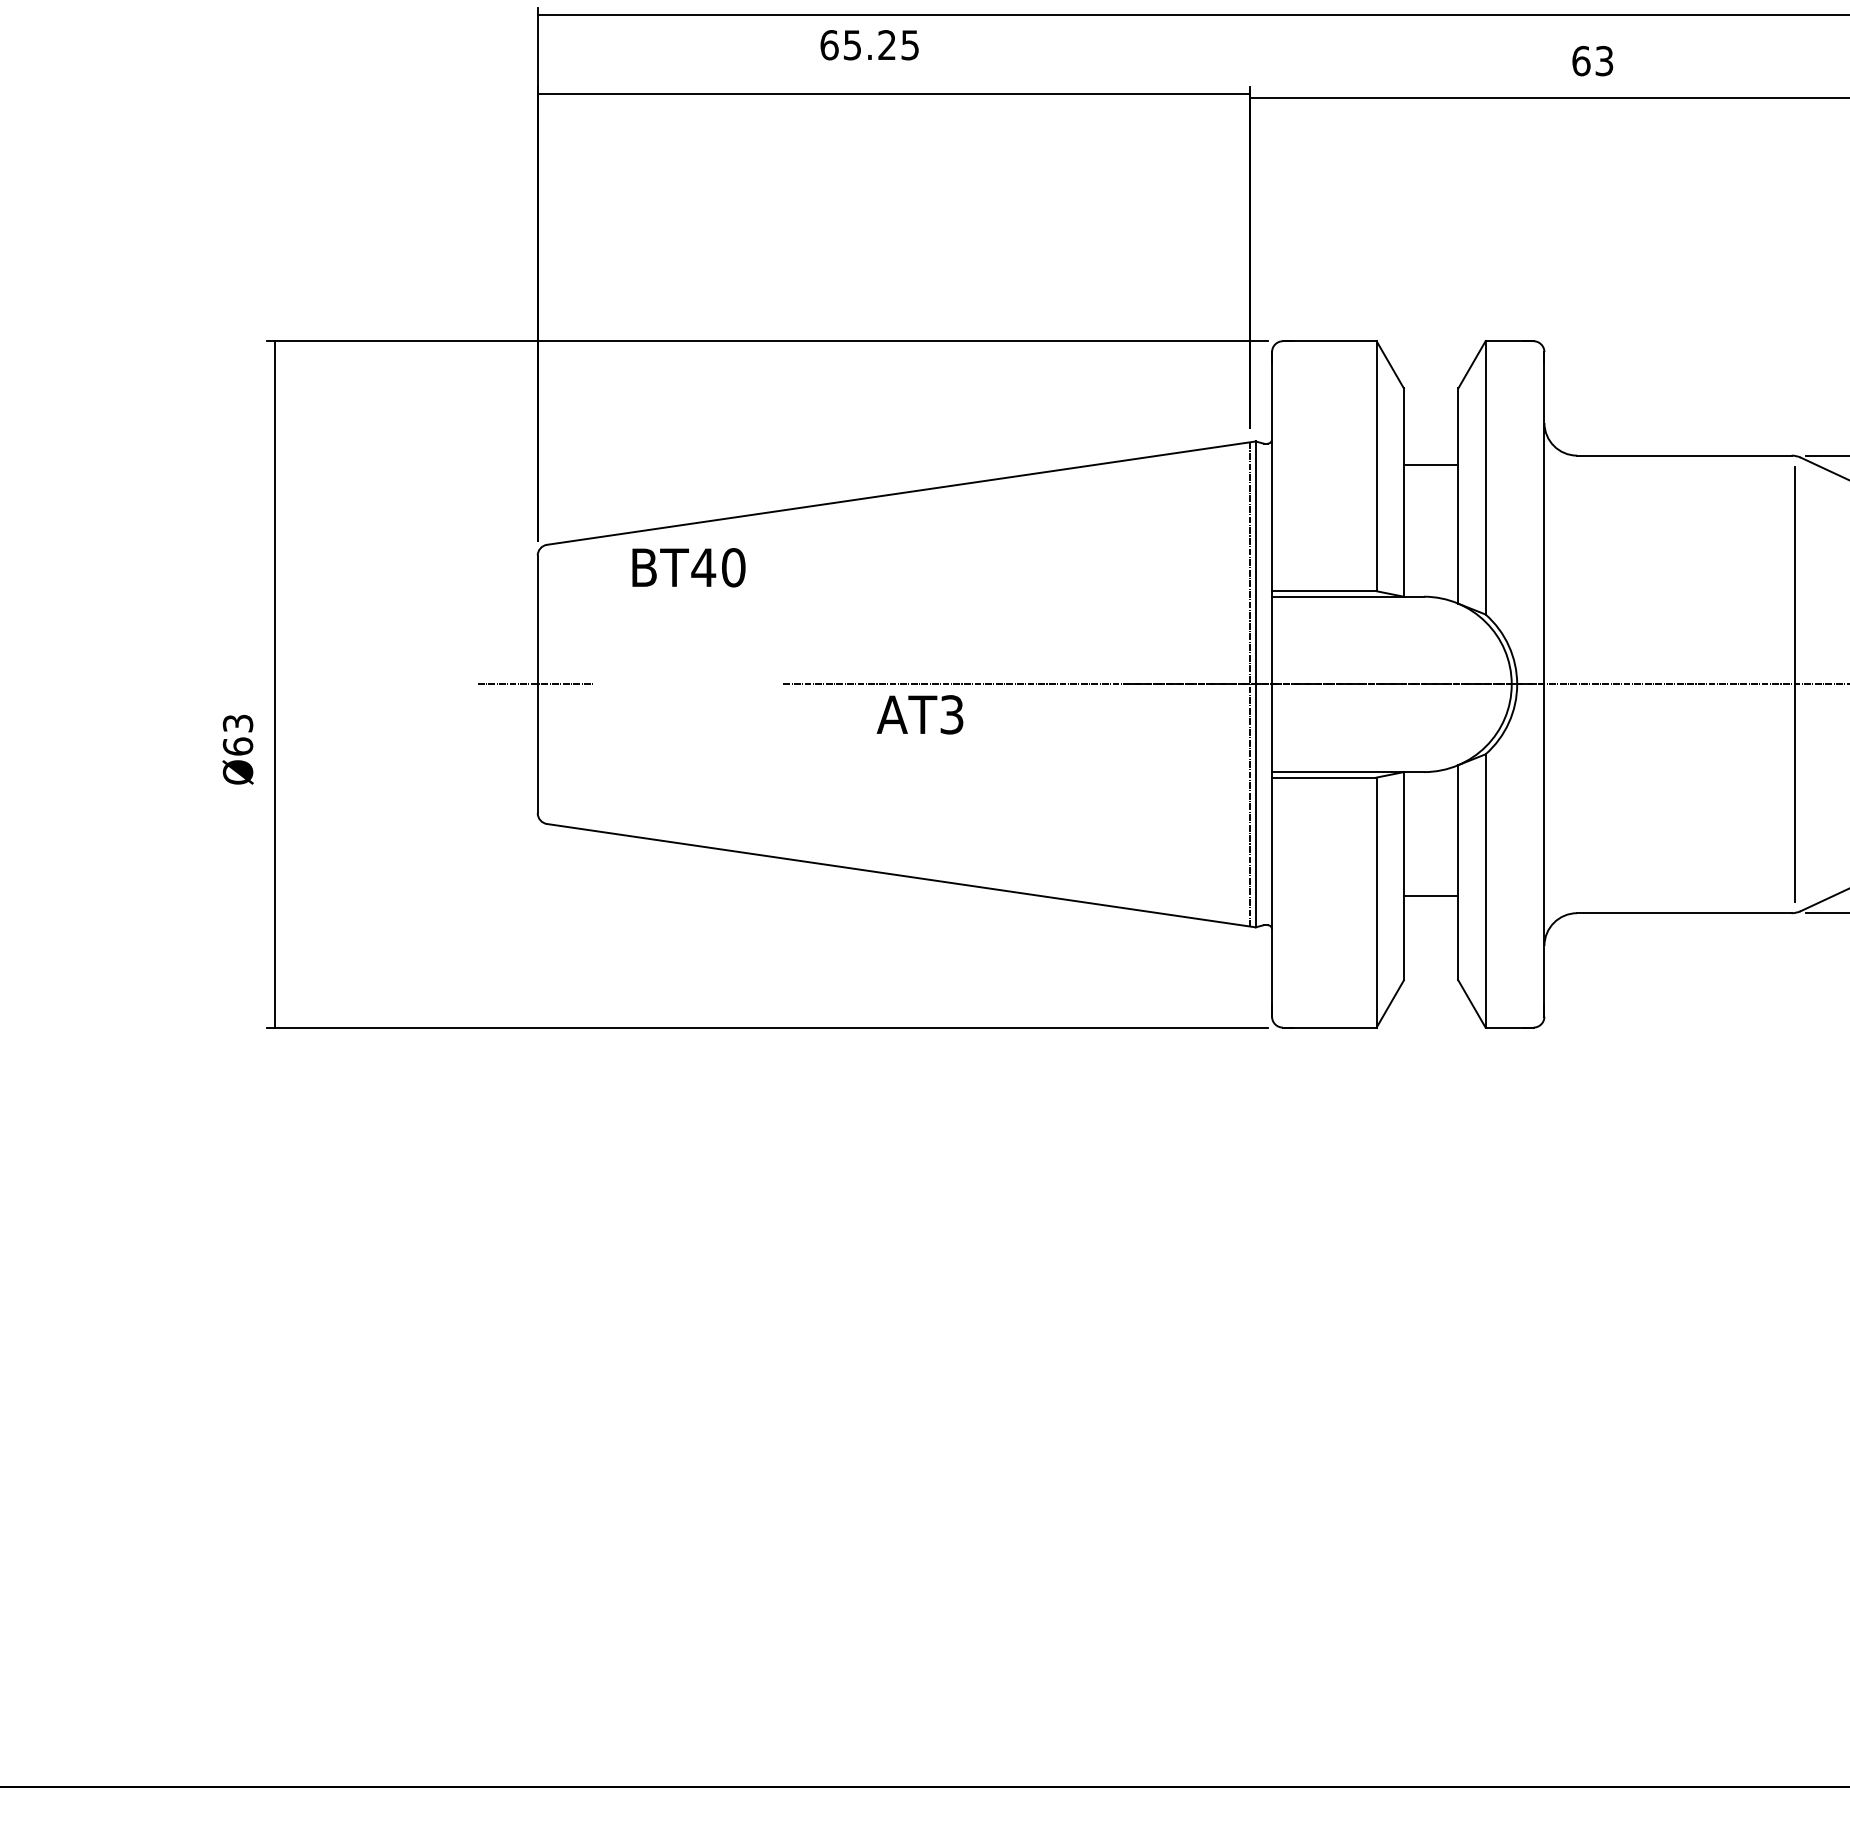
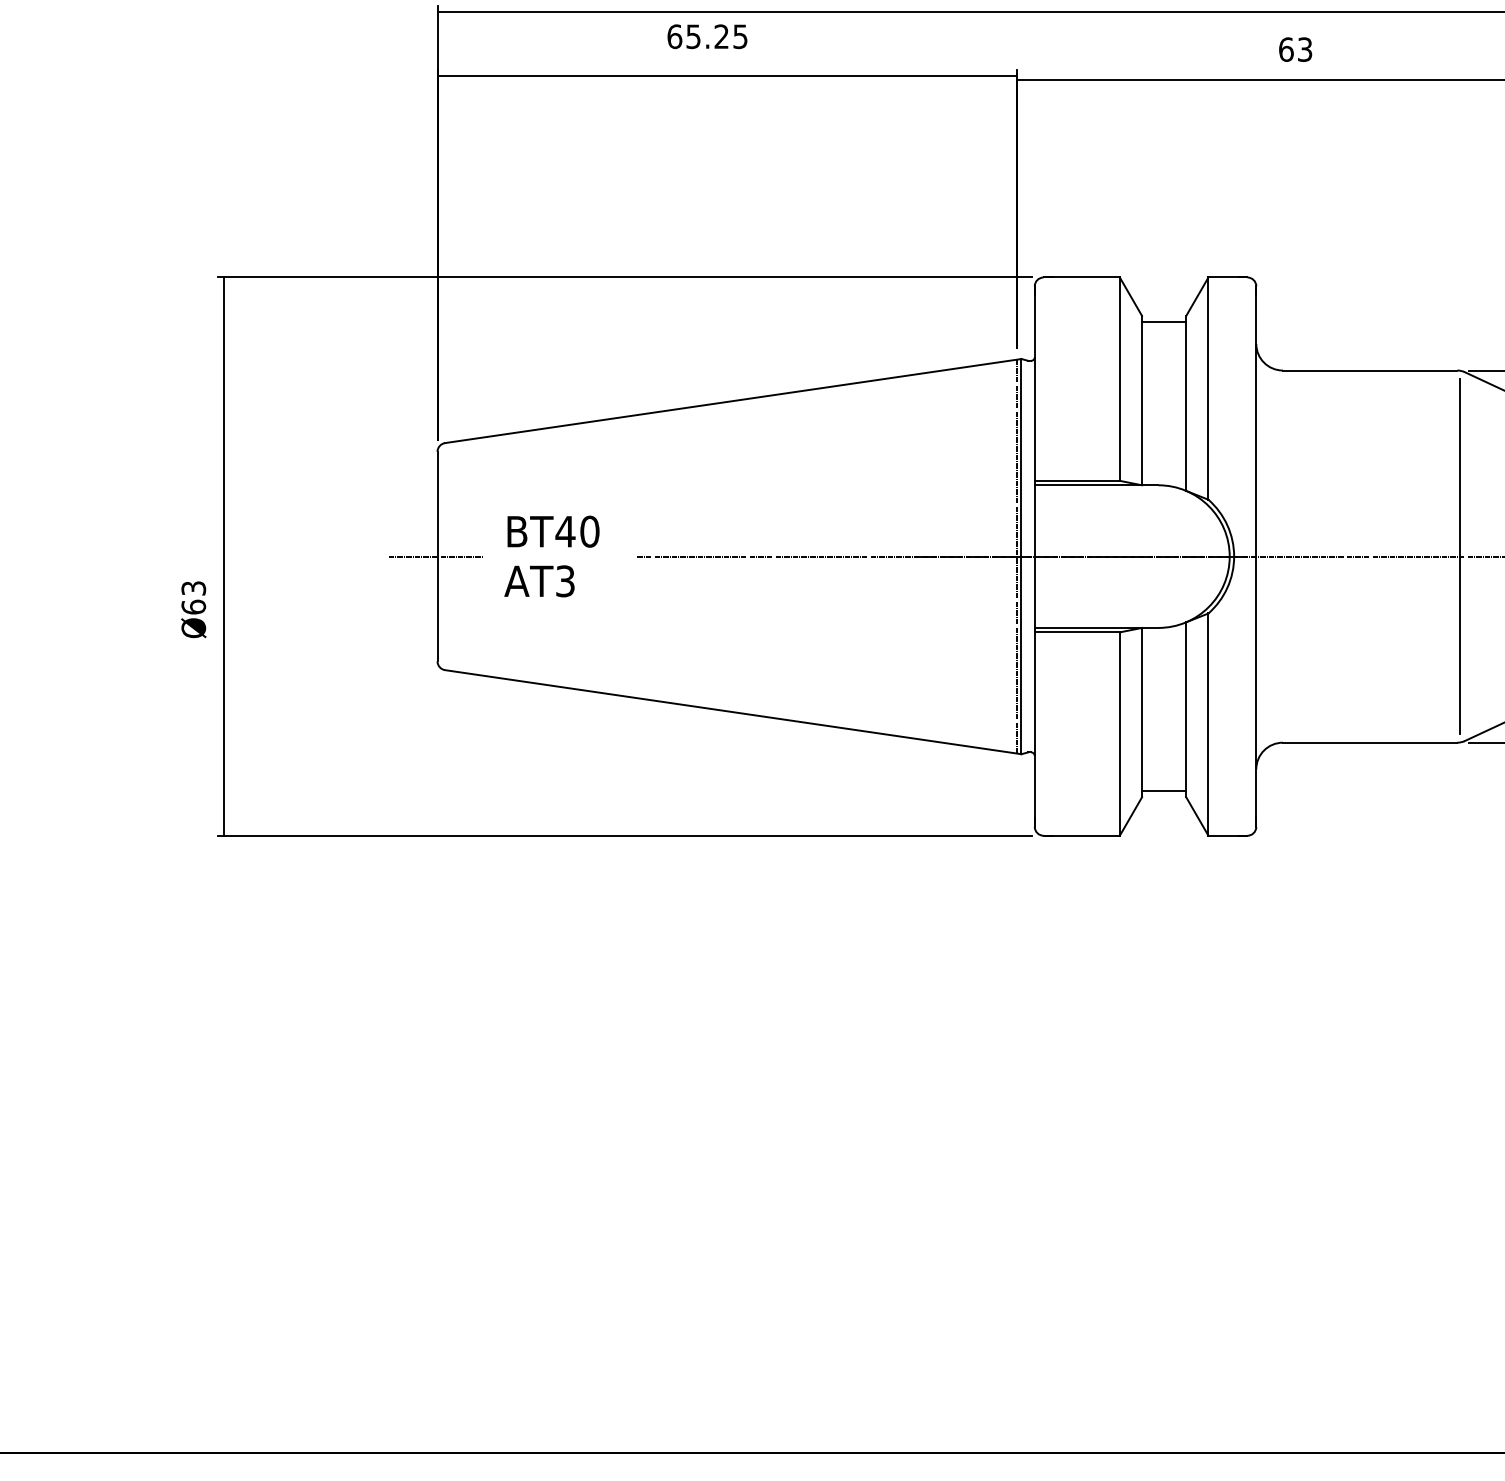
line: (1431, 464) -> (1164, 321), moved
text: (688, 567) -> (553, 531), moved
text: (920, 715) -> (539, 581), moved
line: (1431, 895) -> (1164, 791), moved

